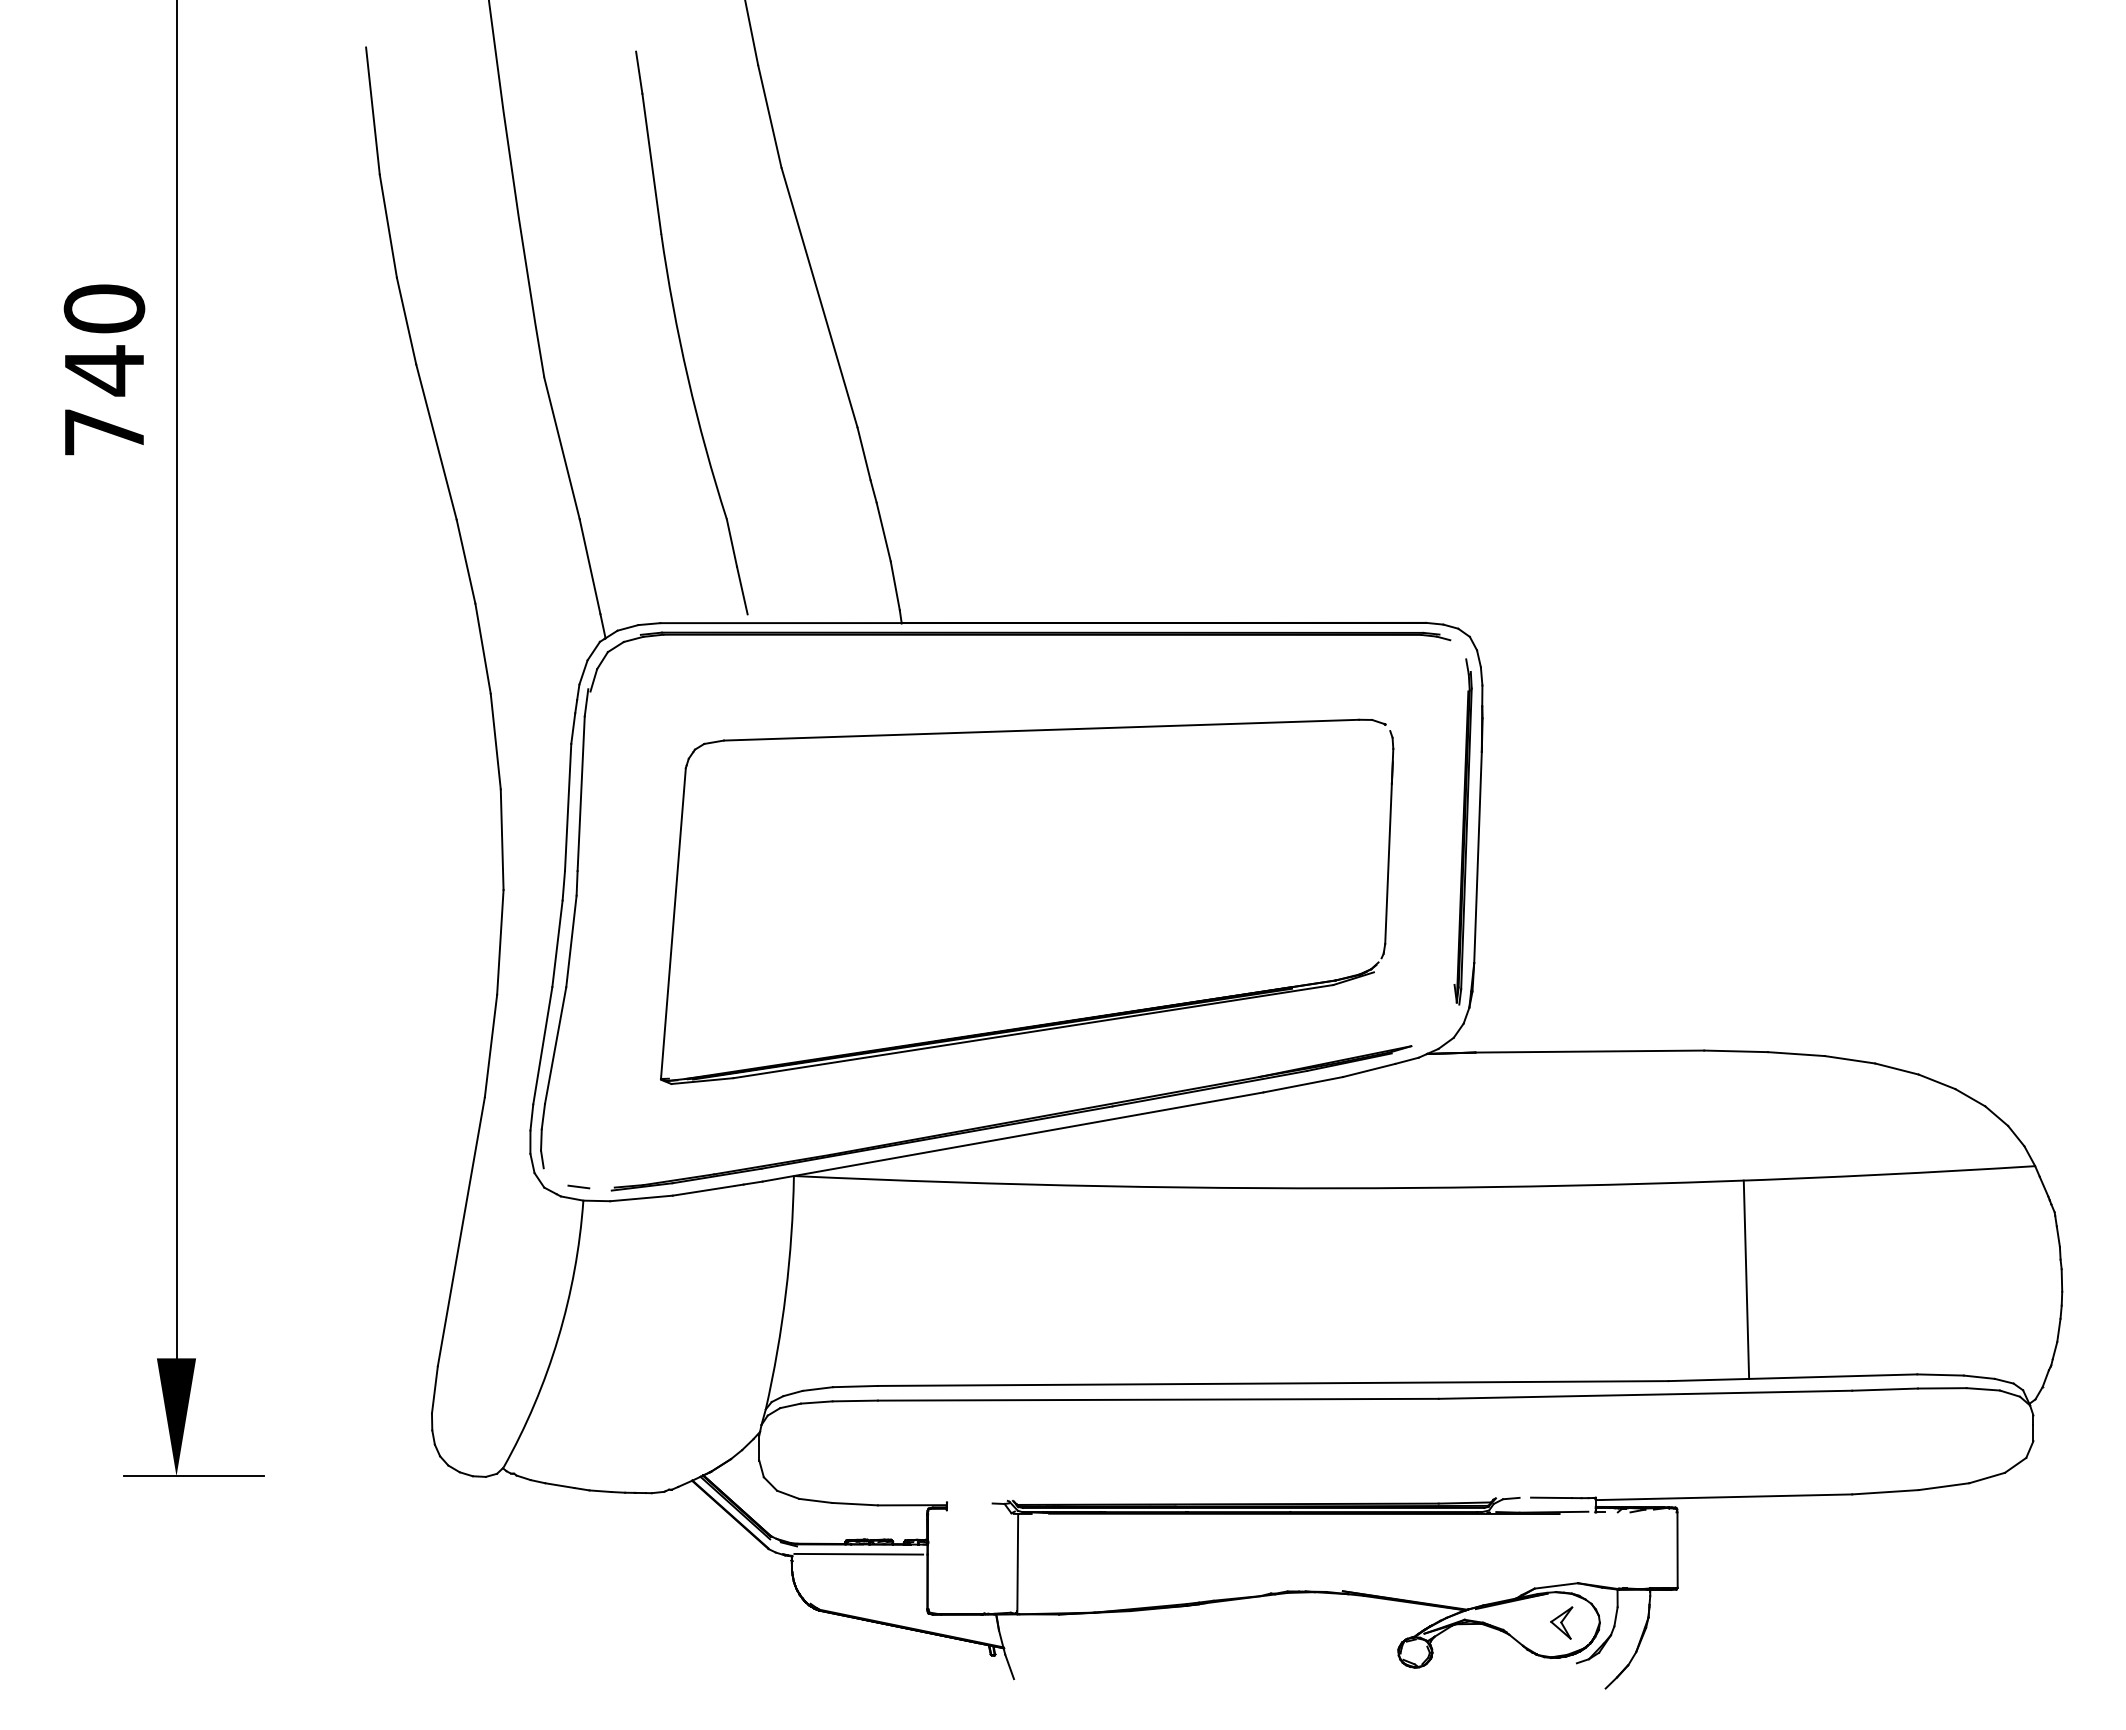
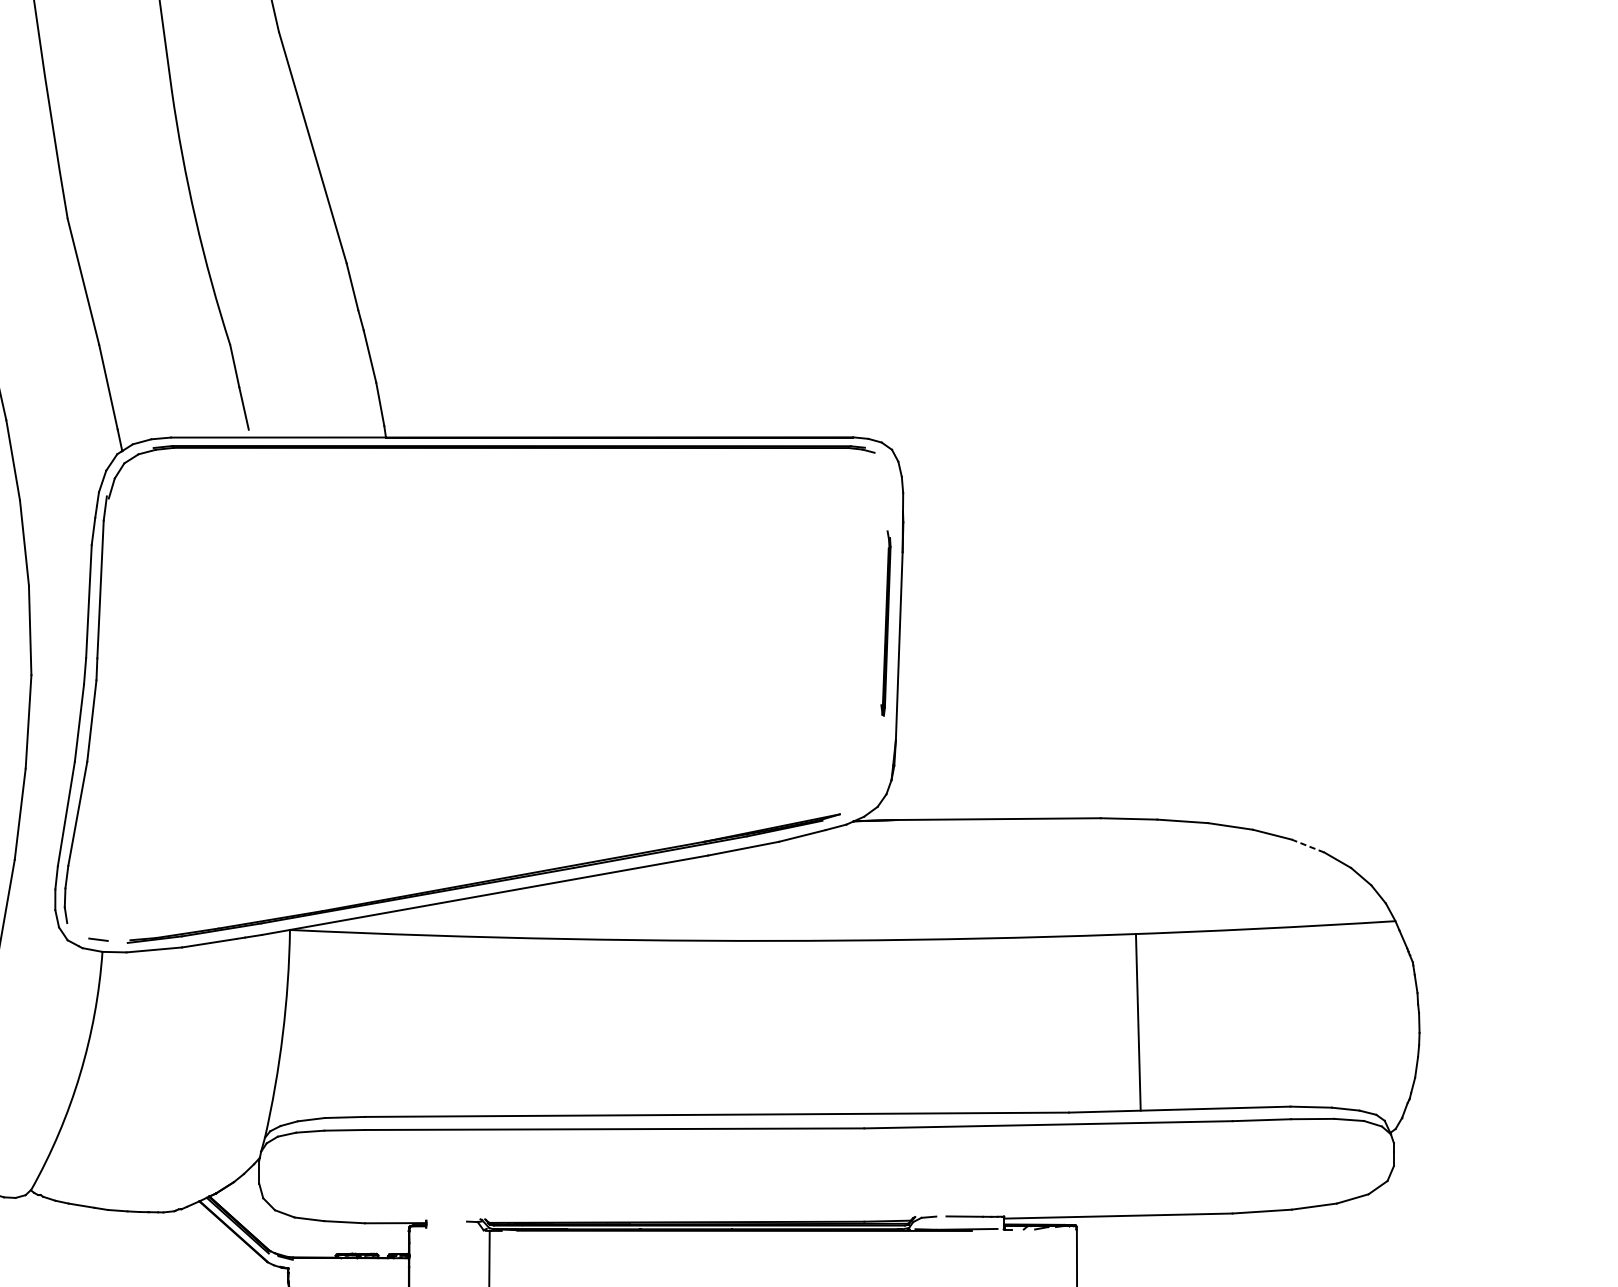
part: (1462, 831) -> (885, 623), size x0.6
part: (1043, 1023) -> (512, 794), removed
line: (1937, 1081) -> (1308, 845), solid -> dashed
line: (858, 1553) -> (347, 1266), removed

